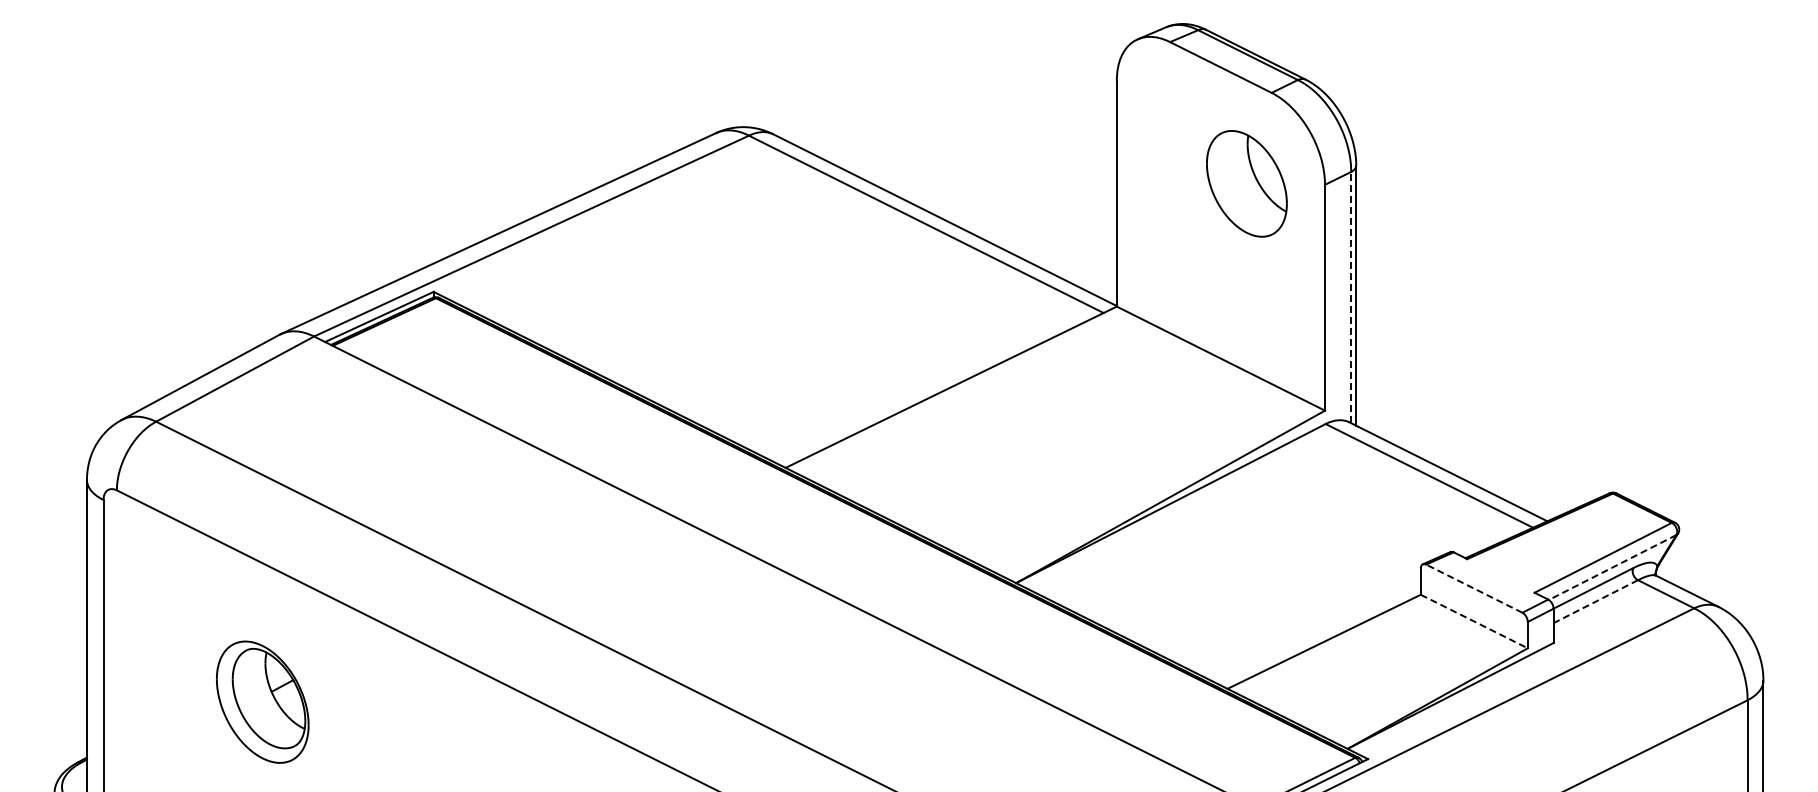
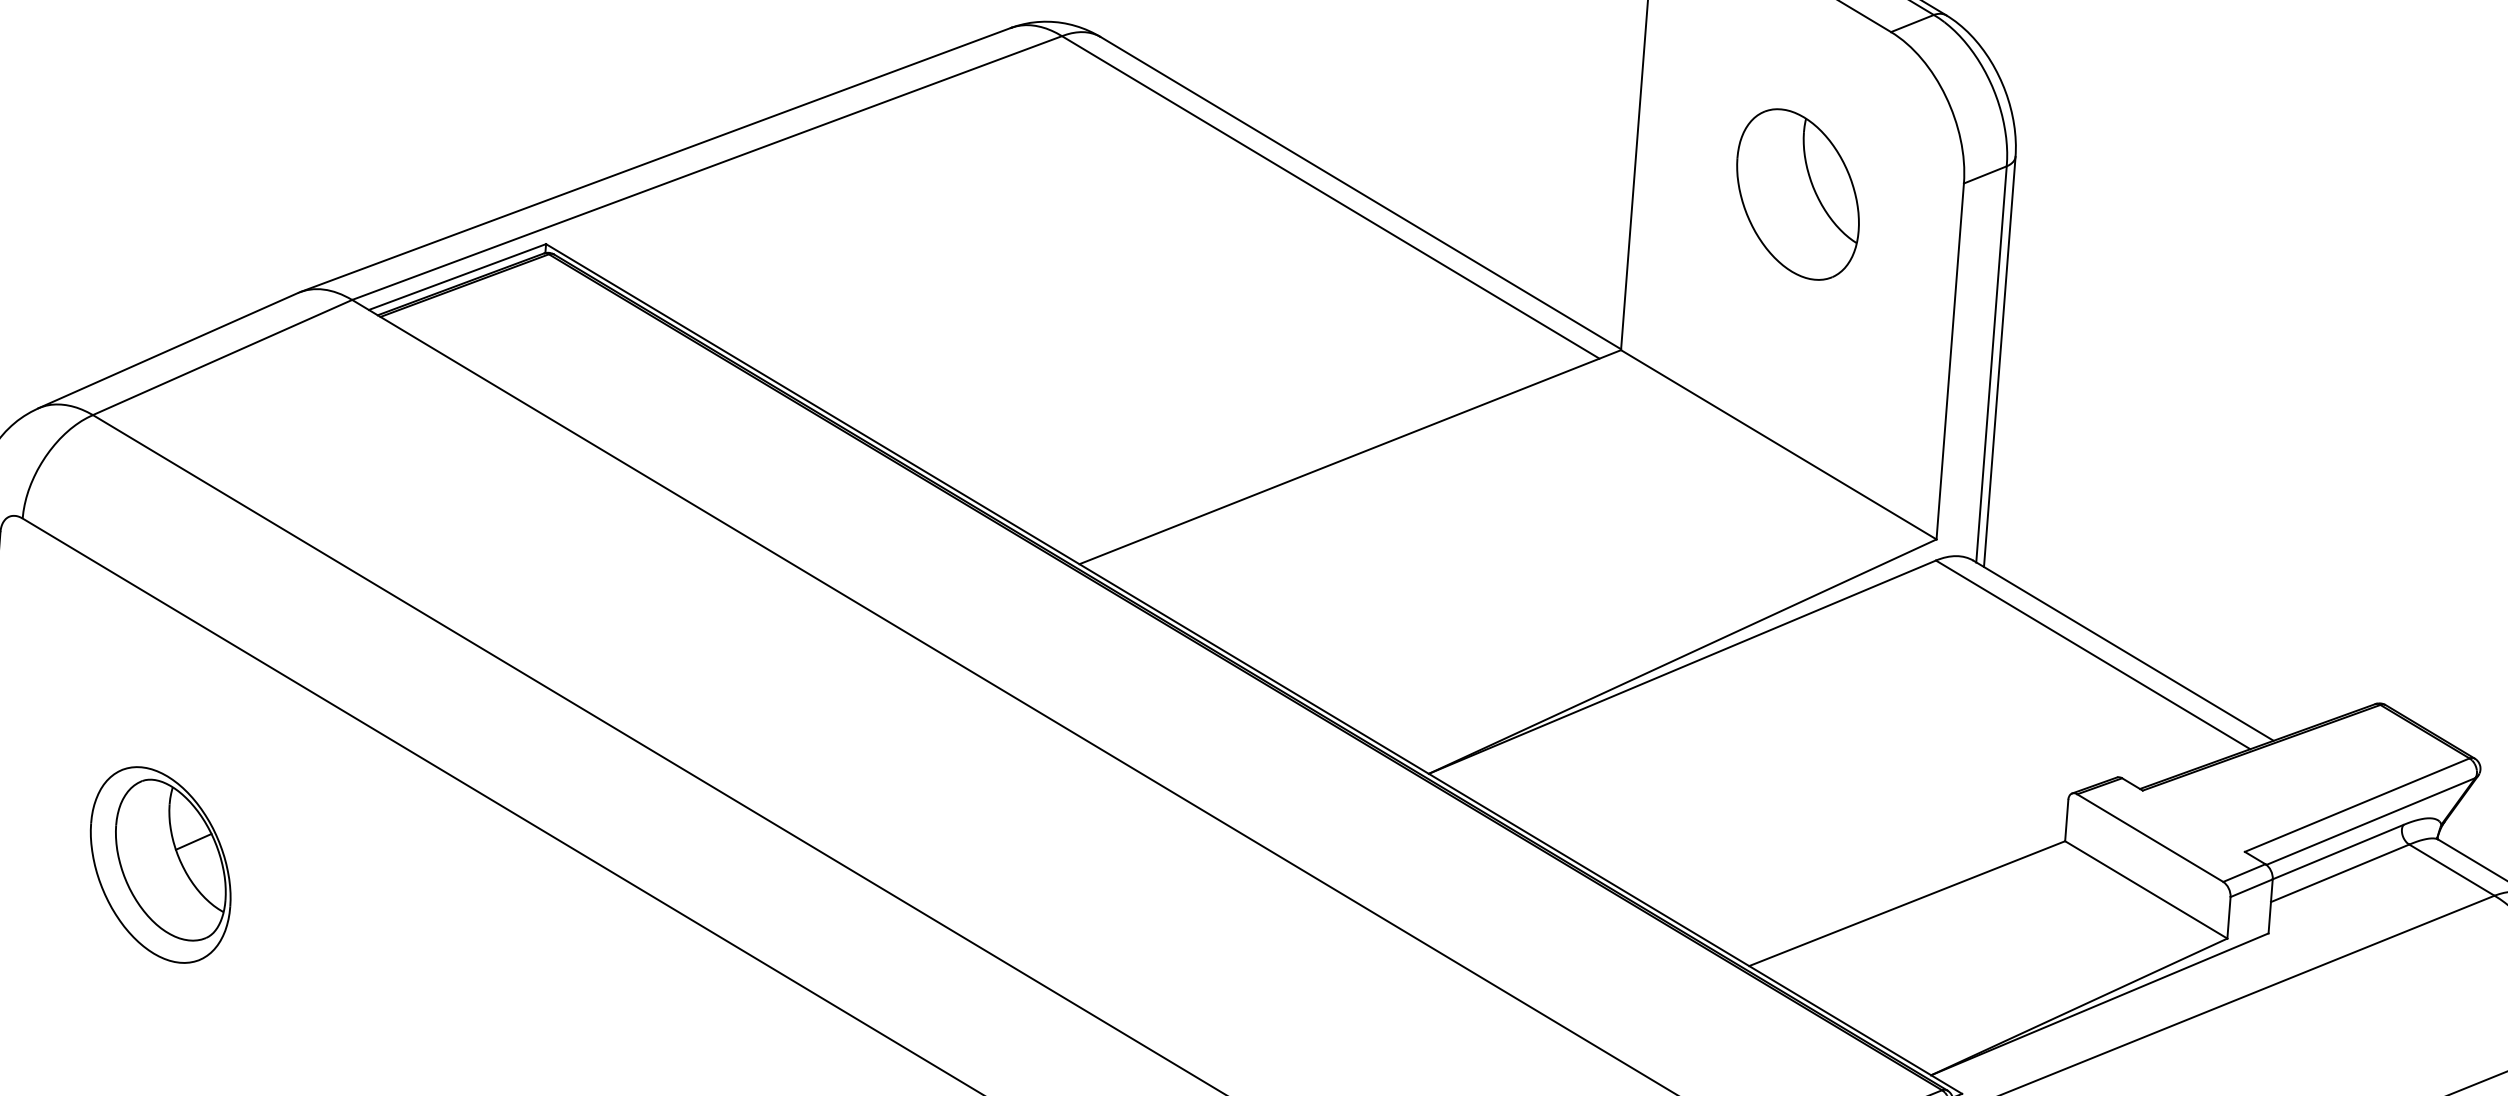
part: (1246, 183) -> (1797, 193), moved
line: (1351, 297) -> (1992, 364), dashed -> solid
line: (1612, 567) -> (2370, 821), dashed -> solid
line: (1474, 588) -> (2150, 837), dashed -> solid
line: (1595, 601) -> (2339, 873), dashed -> solid
line: (1474, 621) -> (2146, 889), dashed -> solid
part: (262, 701) -> (160, 863), moved

